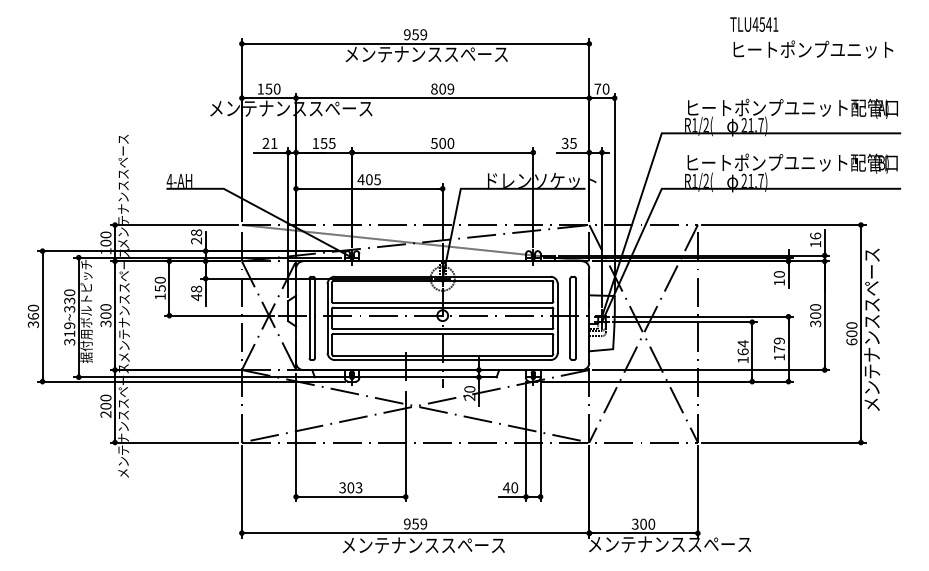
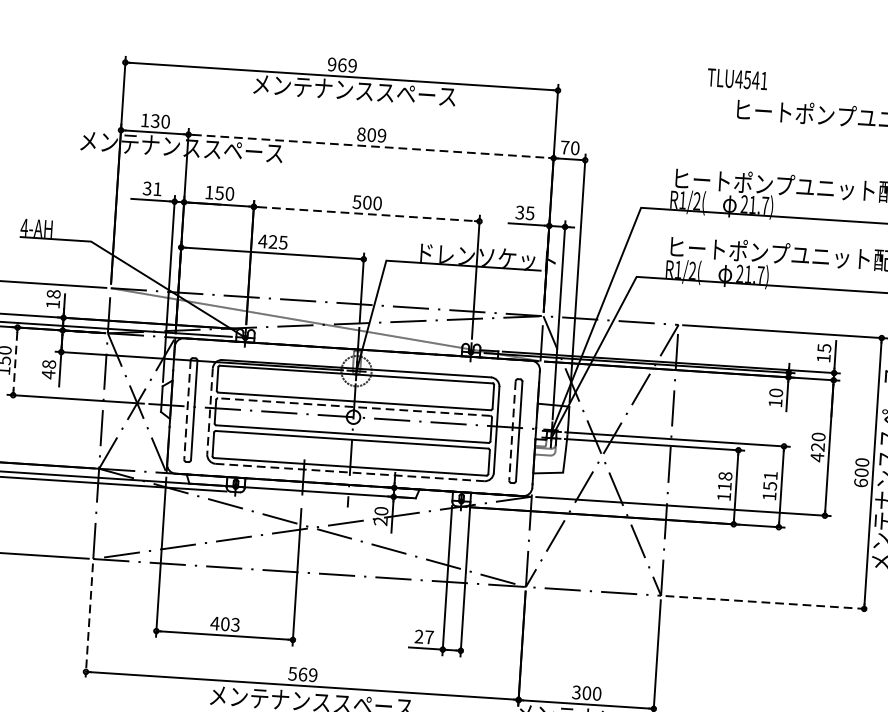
text: (754, 24) -> (737, 79), moved
text: (415, 34) -> (342, 64), 959 -> 969
text: (269, 88) -> (156, 120), 150 -> 130
line: (442, 98) -> (370, 146), solid -> dashed
text: (331, 142) -> (229, 192), 155 -> 150
text: (265, 143) -> (146, 188), 21 -> 31
line: (442, 152) -> (366, 214), solid -> dashed
text: (369, 179) -> (273, 241), 405 -> 425
text: (815, 235) -> (824, 347), 16 -> 15
text: (196, 240) -> (53, 303), 28 -> 18
line: (169, 288) -> (15, 361), solid -> dashed
line: (442, 307) -> (353, 407), solid -> dashed
line: (309, 318) -> (187, 410), solid -> dashed
line: (327, 318) -> (209, 411), solid -> dashed
line: (570, 318) -> (512, 431), solid -> dashed
text: (815, 319) -> (817, 452), 300 -> 420
text: (778, 344) -> (769, 480), 179 -> 151
text: (742, 347) -> (724, 481), 164 -> 118
line: (442, 360) -> (349, 473), solid -> dashed
line: (784, 442) -> (768, 602), solid -> dashed
text: (342, 487) -> (214, 623), 303 -> 403
text: (510, 487) -> (424, 636), 40 -> 27
line: (241, 491) -> (88, 619), solid -> dashed
text: (410, 523) -> (296, 673), 959 -> 569

